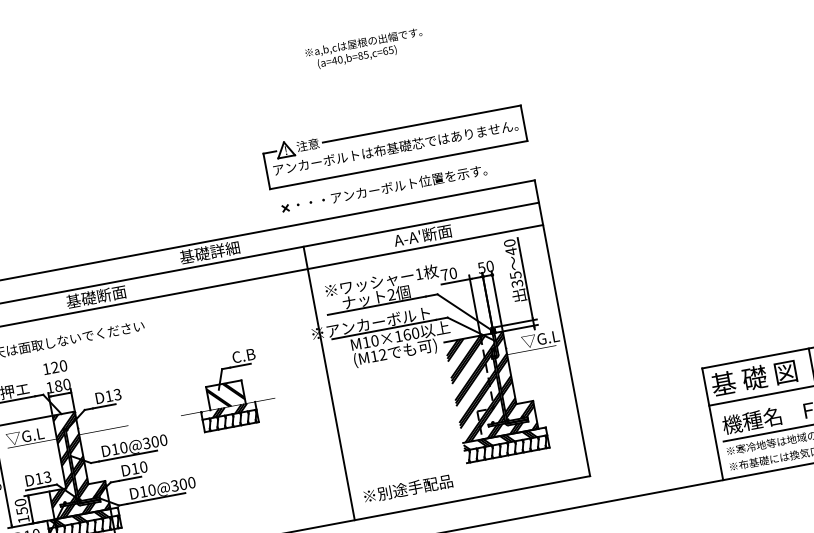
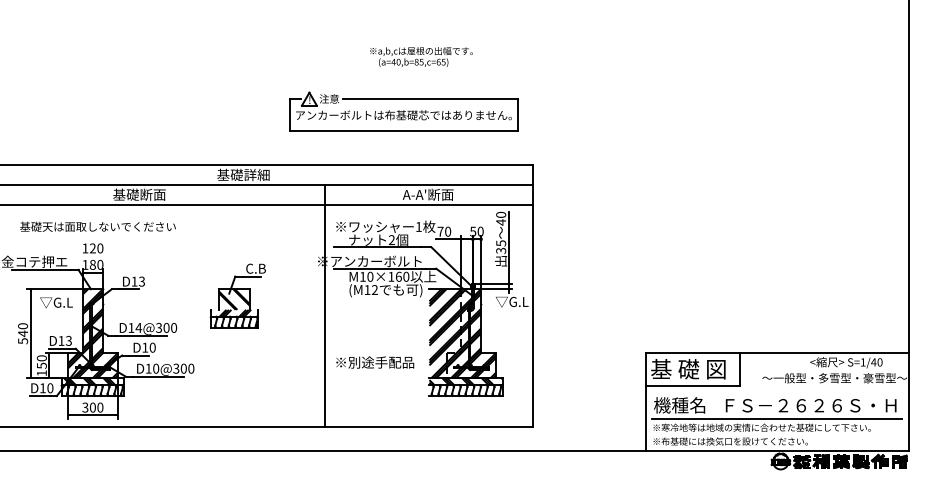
text: (364, 48) -> (421, 56), moved
part: (394, 143) -> (403, 111), moved
part: (384, 188) -> (402, 148), removed
text: (123, 447) -> (138, 327), D10@300 -> D14@300
text: (408, 488) -> (375, 362), moved

